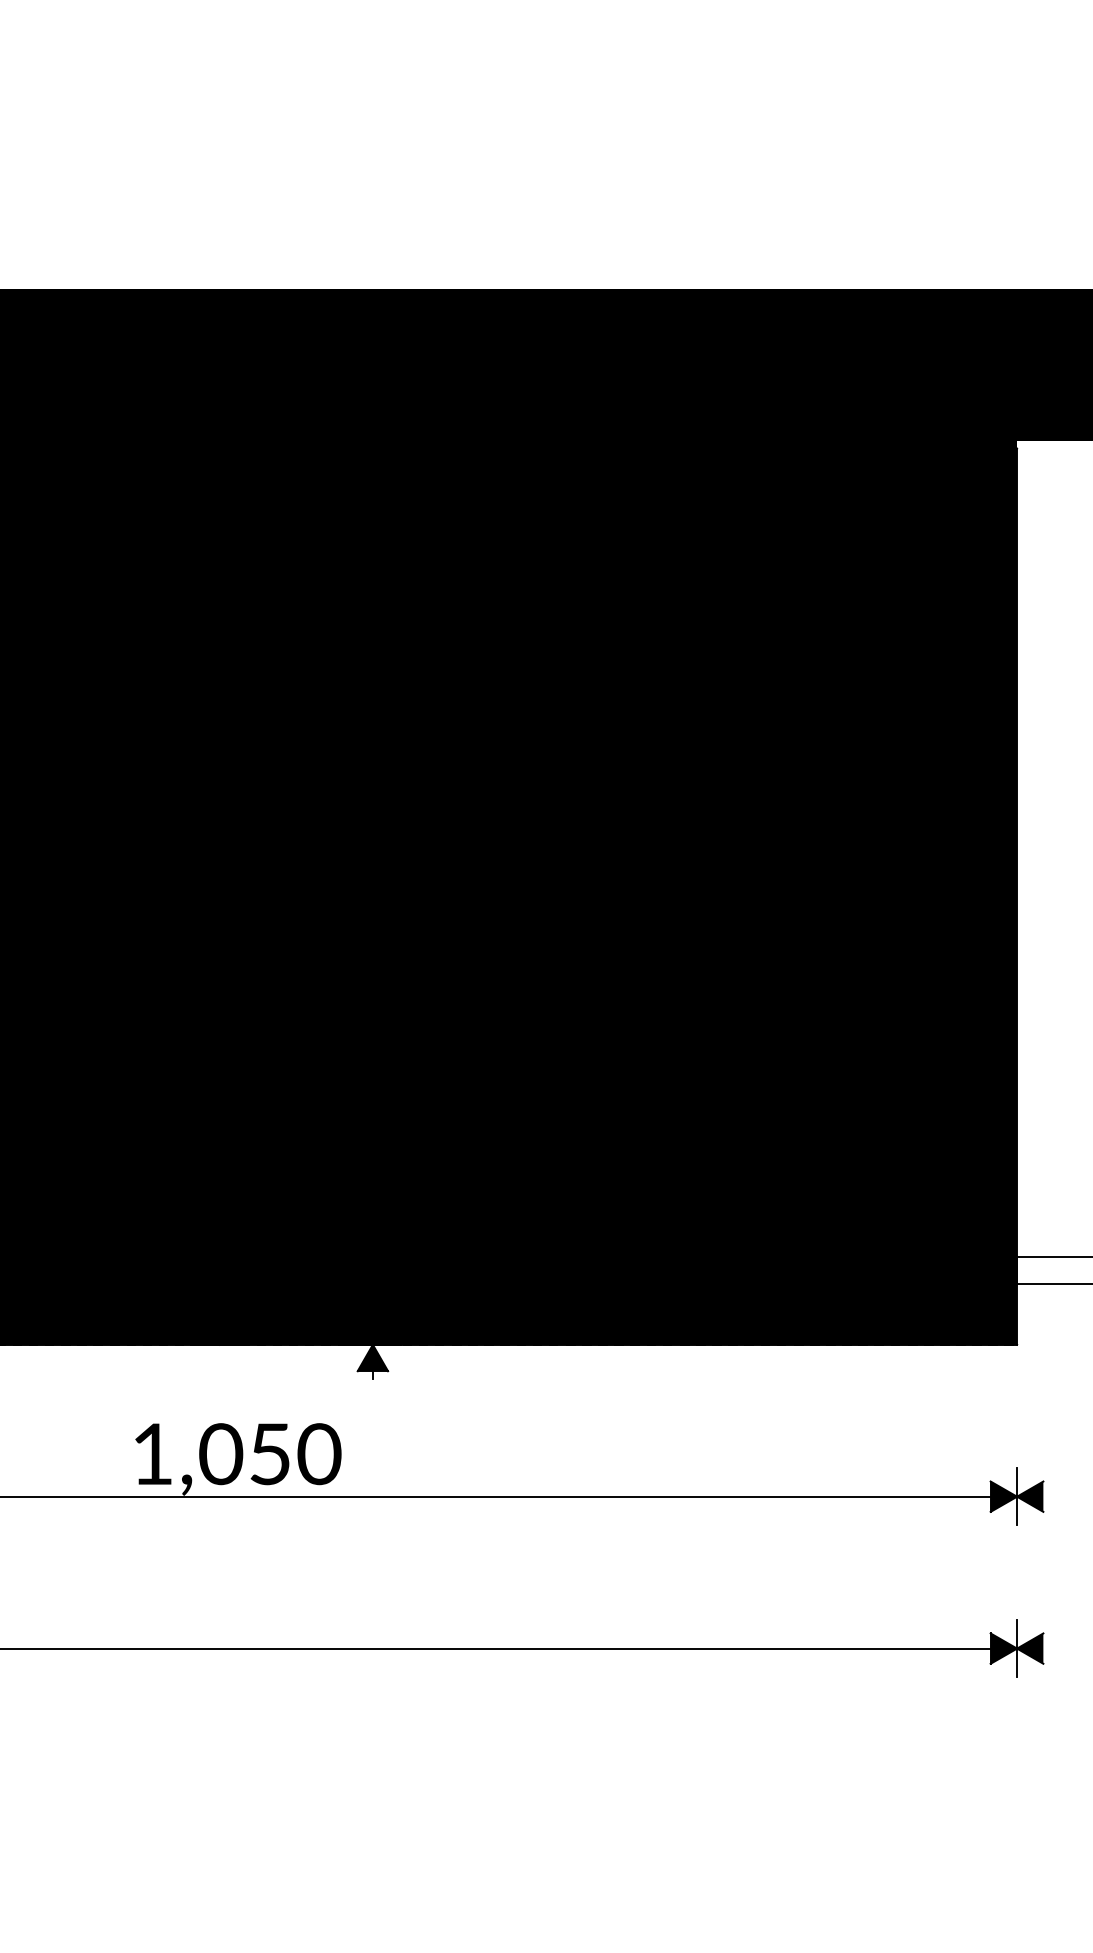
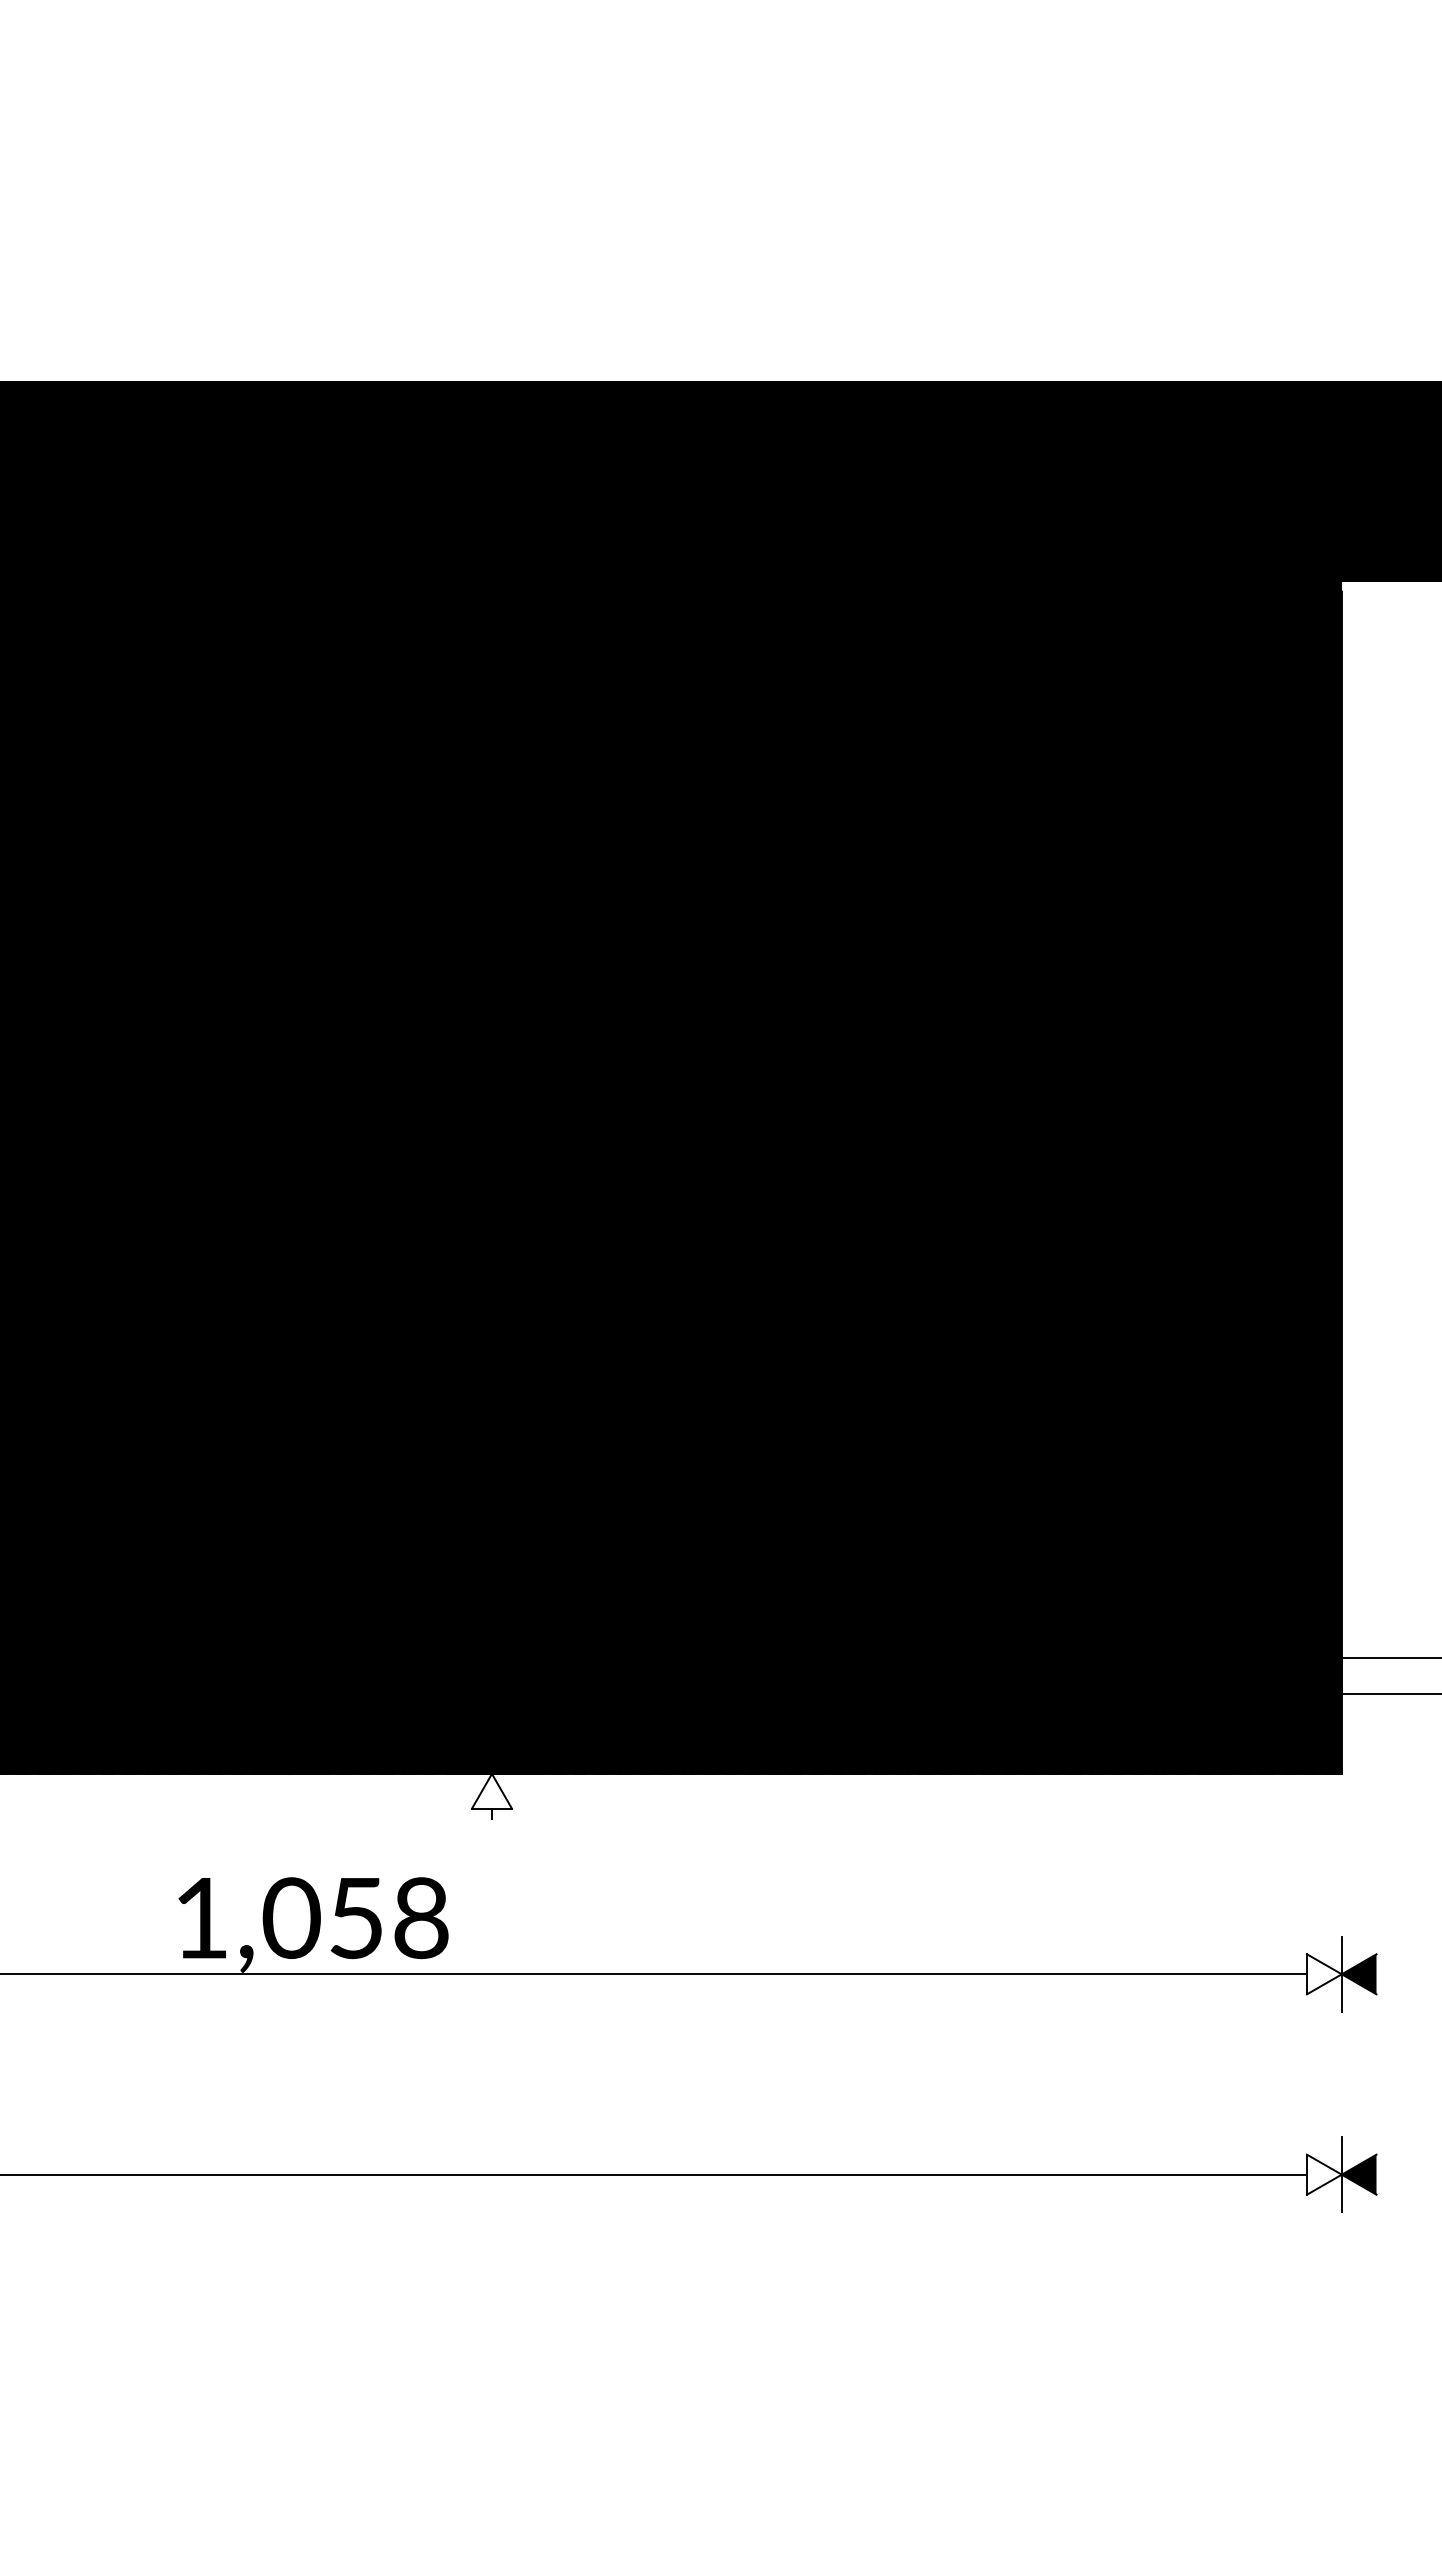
fill: (372, 1357) -> (491, 1790), removed
text: (319, 1453) -> (421, 1917), 1,050 -> 1,058
fill: (1003, 1496) -> (1323, 1974), removed
fill: (1003, 1648) -> (1323, 2174), removed

